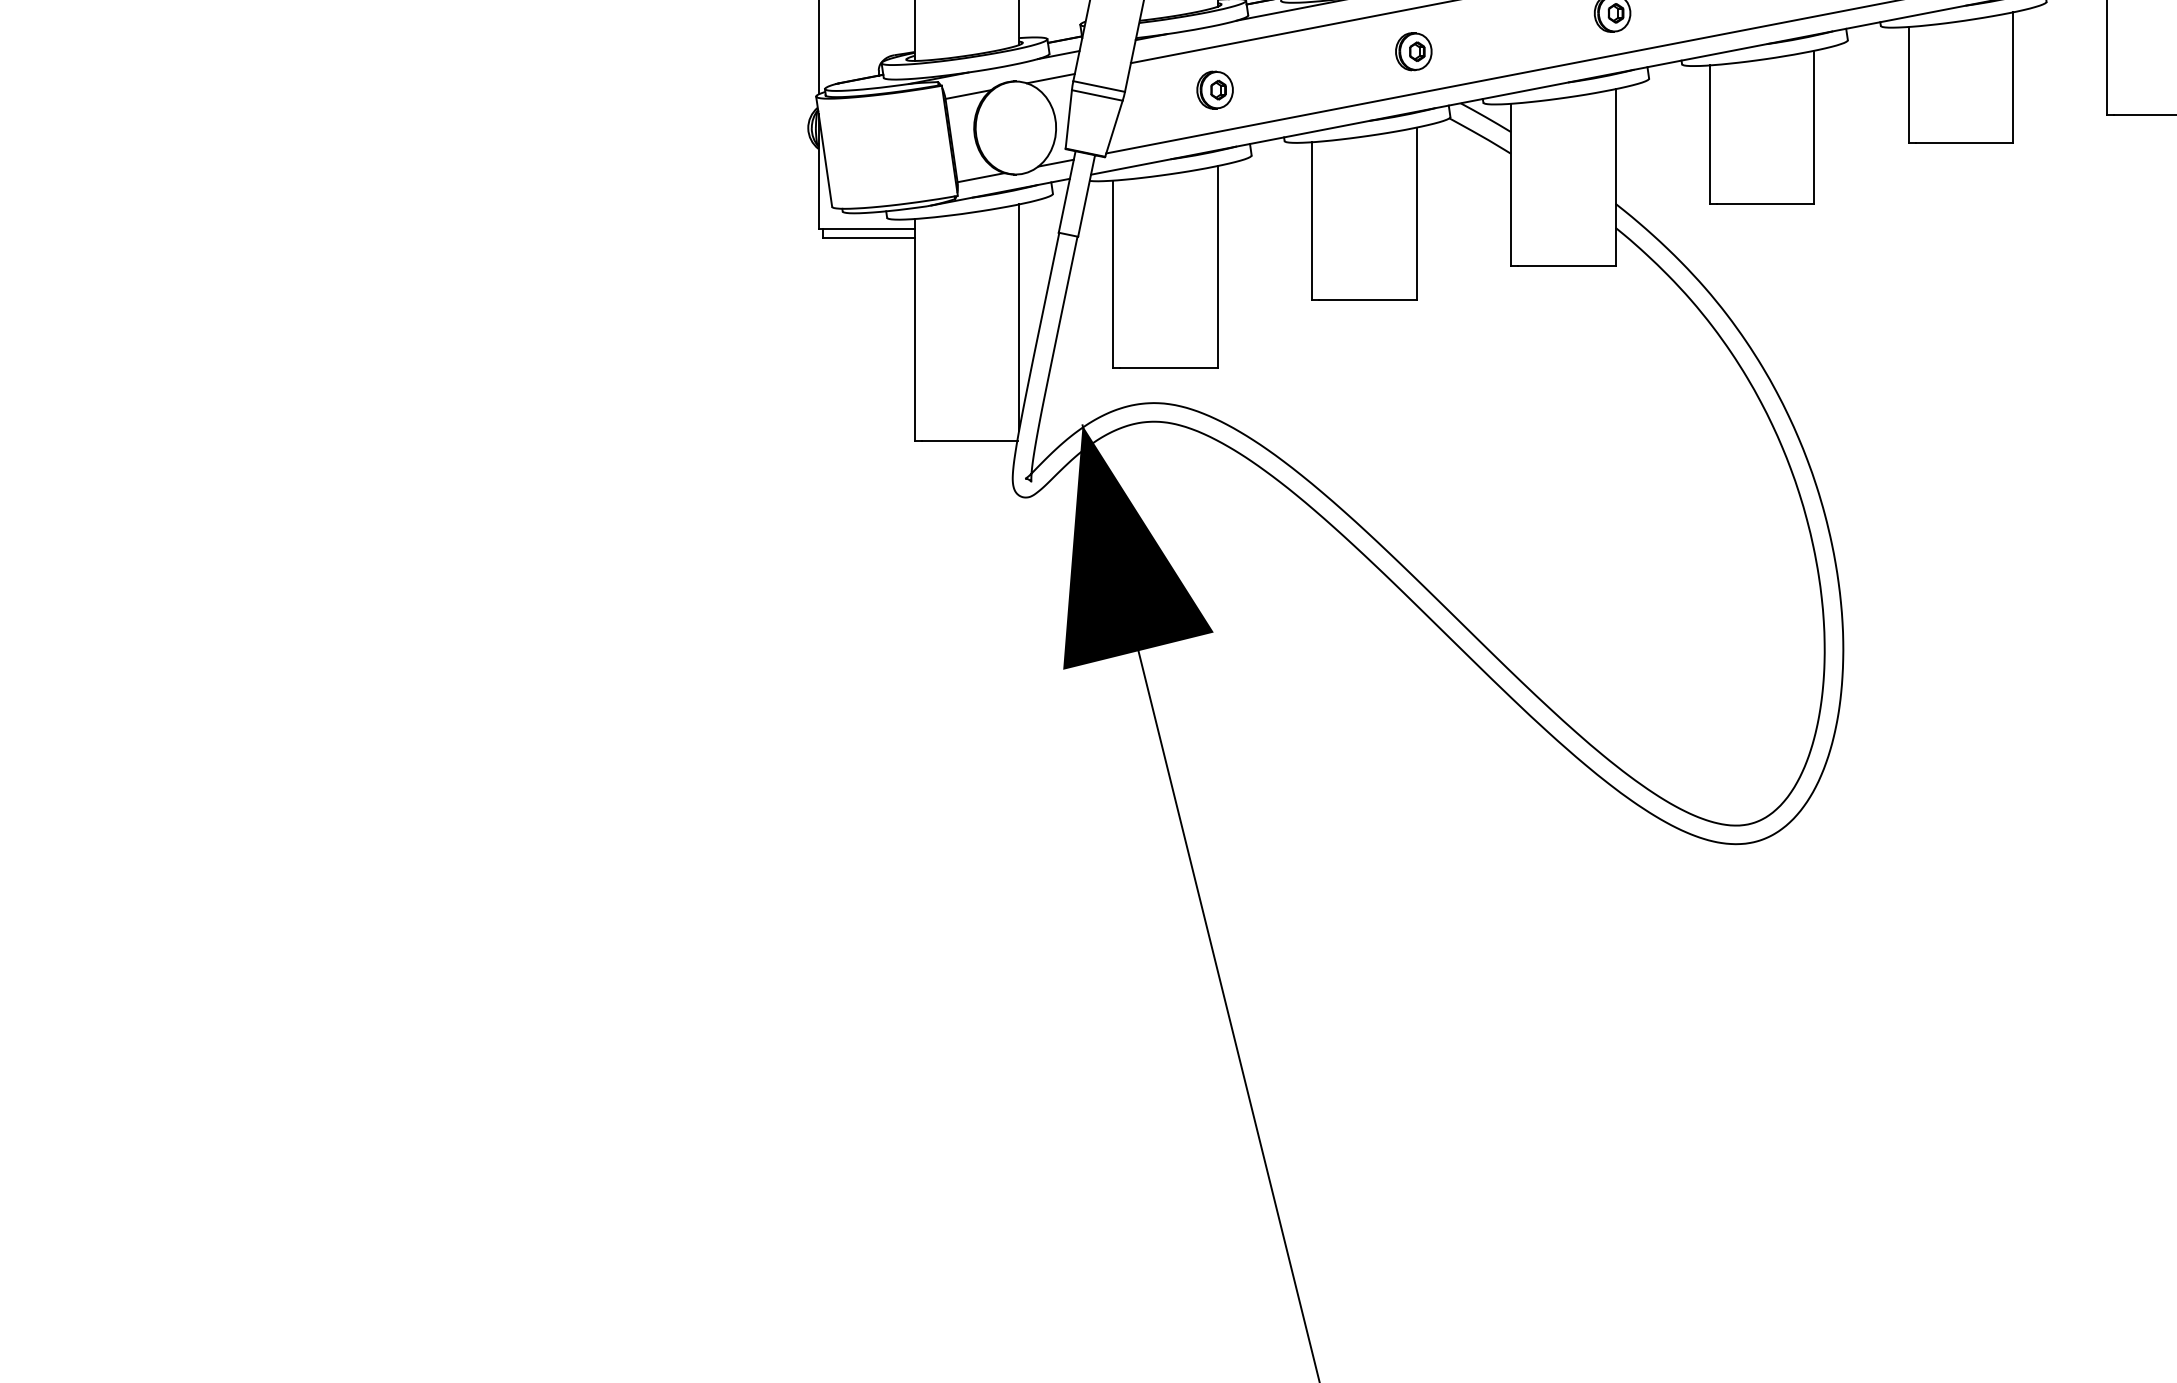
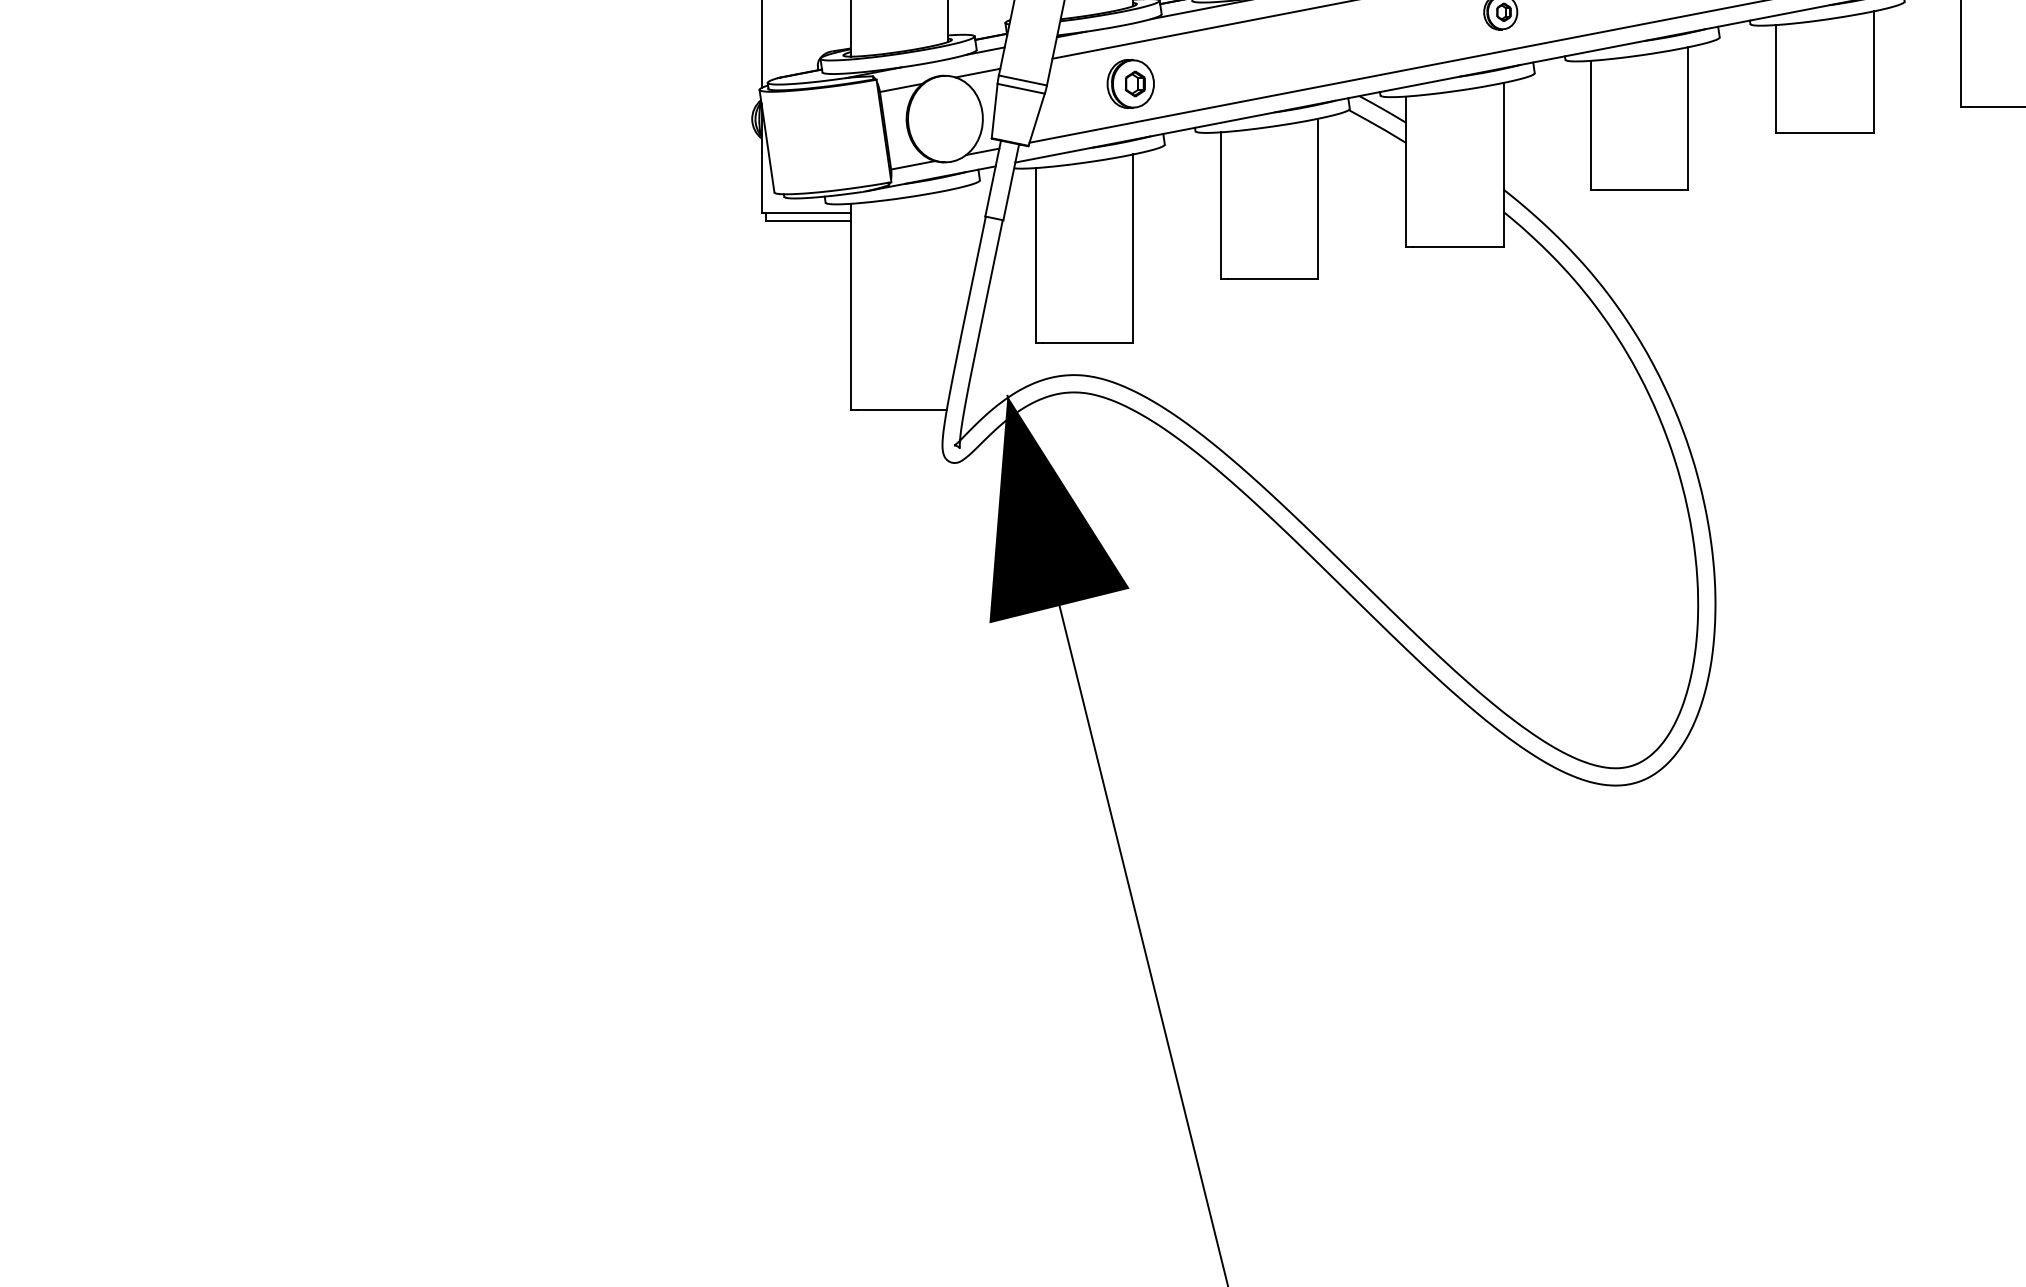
part: (1413, 52) -> (1315, 48), removed
part: (1214, 89) -> (1130, 83), size x1.4
line: (1019, 317) -> (948, 295), removed

